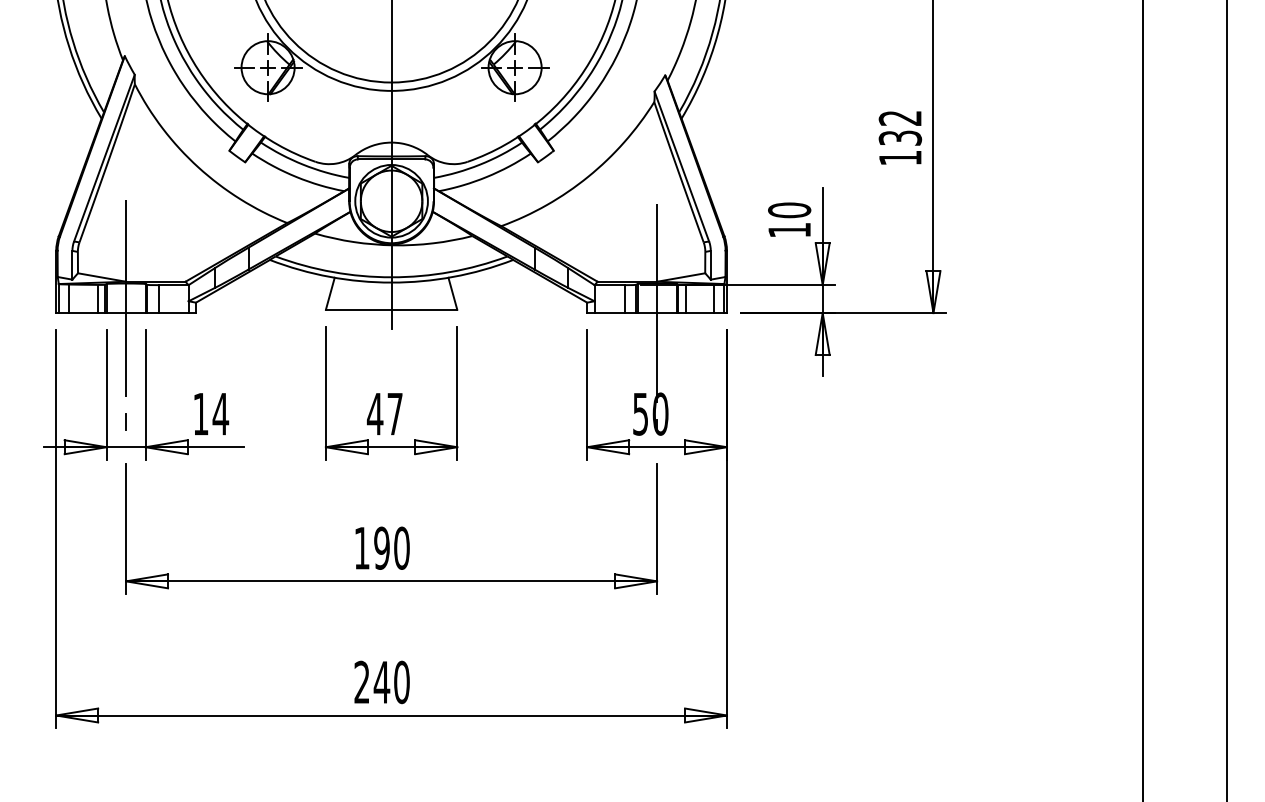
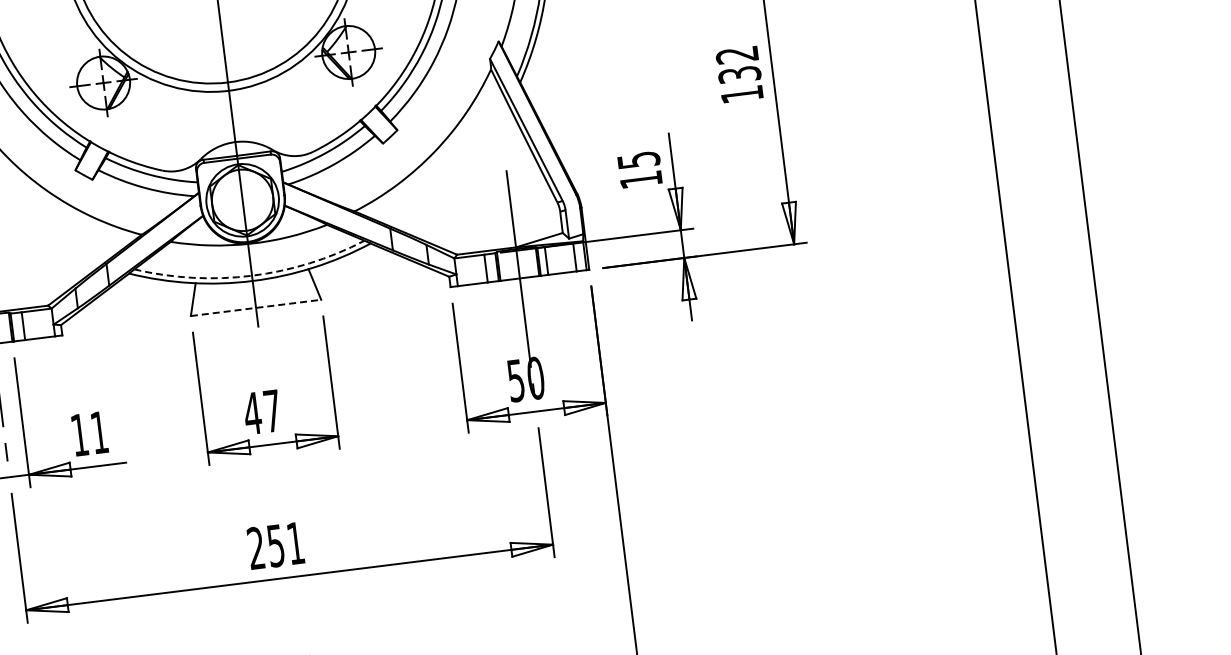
text: (789, 210) -> (638, 160), 10 -> 15
arc: (391, 277) -> (251, 275), solid -> dashed
line: (391, 309) -> (255, 307), solid -> dashed
text: (220, 414) -> (99, 433), 14 -> 11
text: (381, 547) -> (275, 545), 190 -> 251

